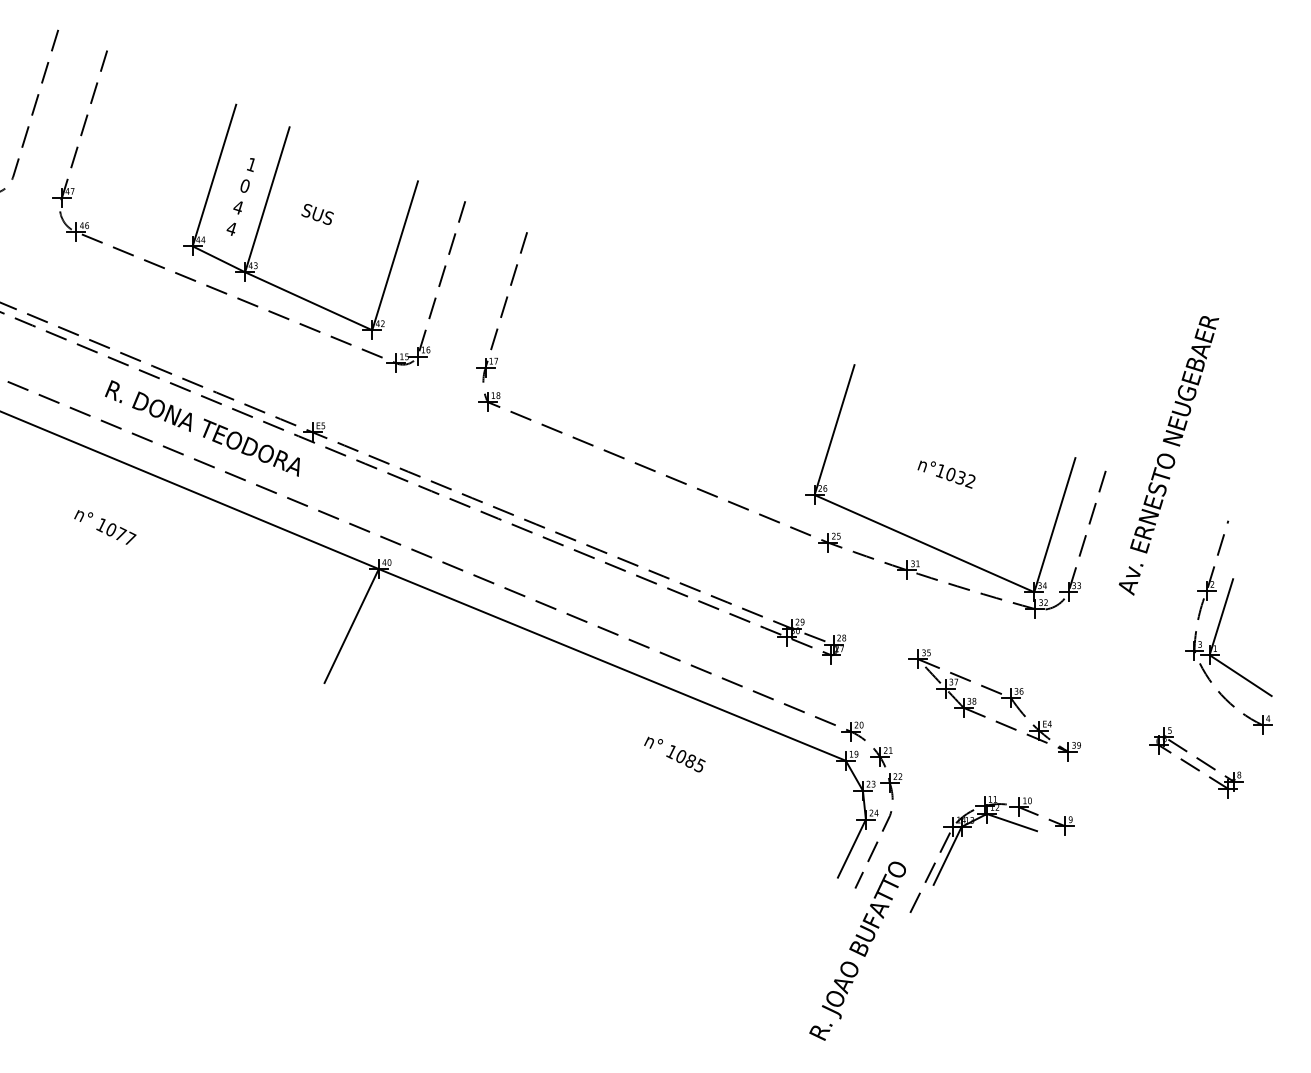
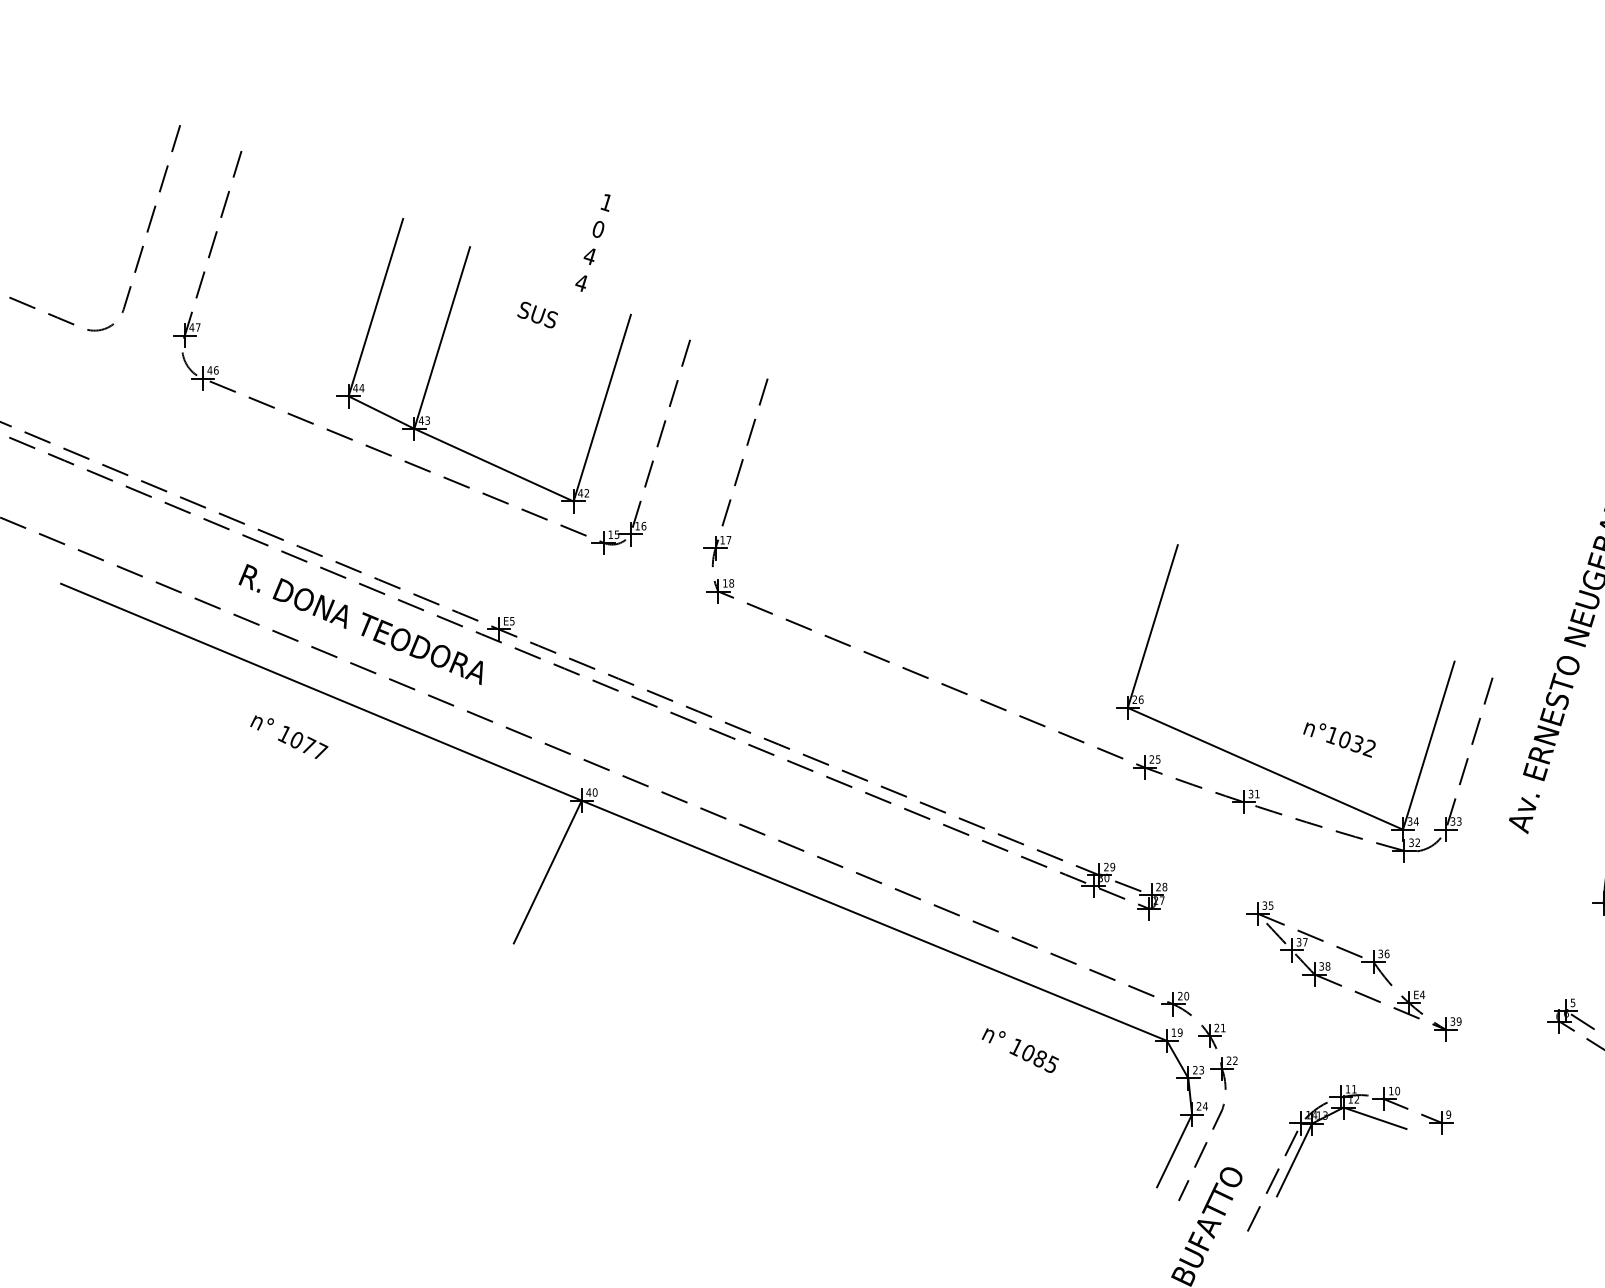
text: (240, 196) -> (592, 242), moved
text: (317, 214) -> (537, 315), moved
text: (946, 474) -> (1339, 739), moved
text: (105, 527) -> (289, 737), moved
text: (674, 754) -> (1019, 1050), moved

